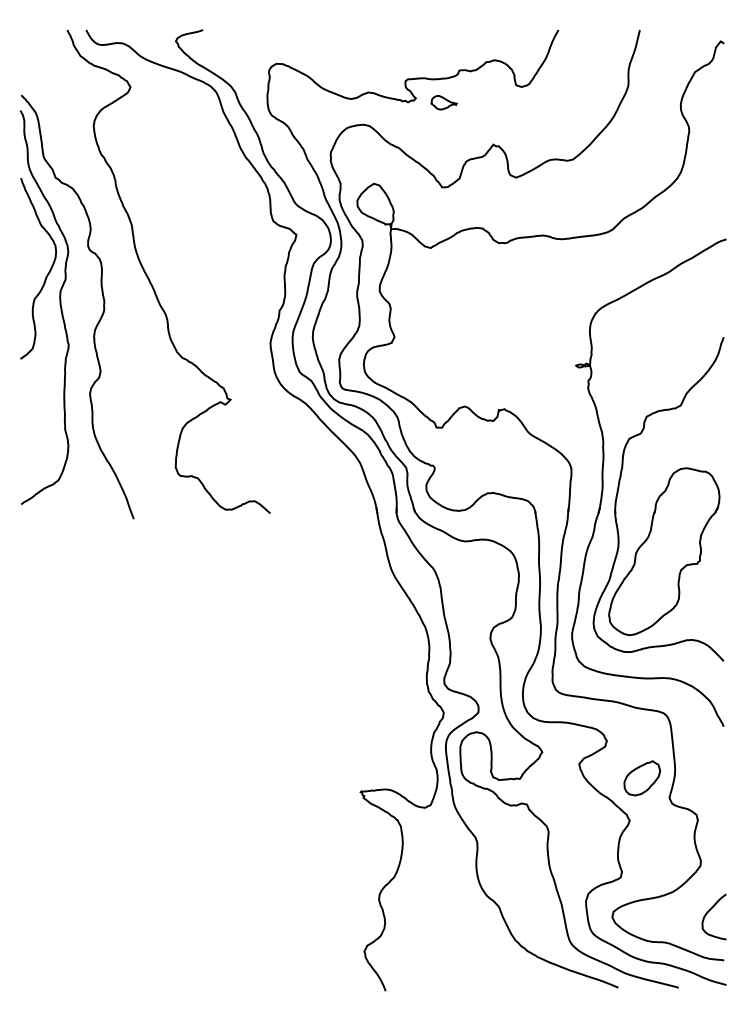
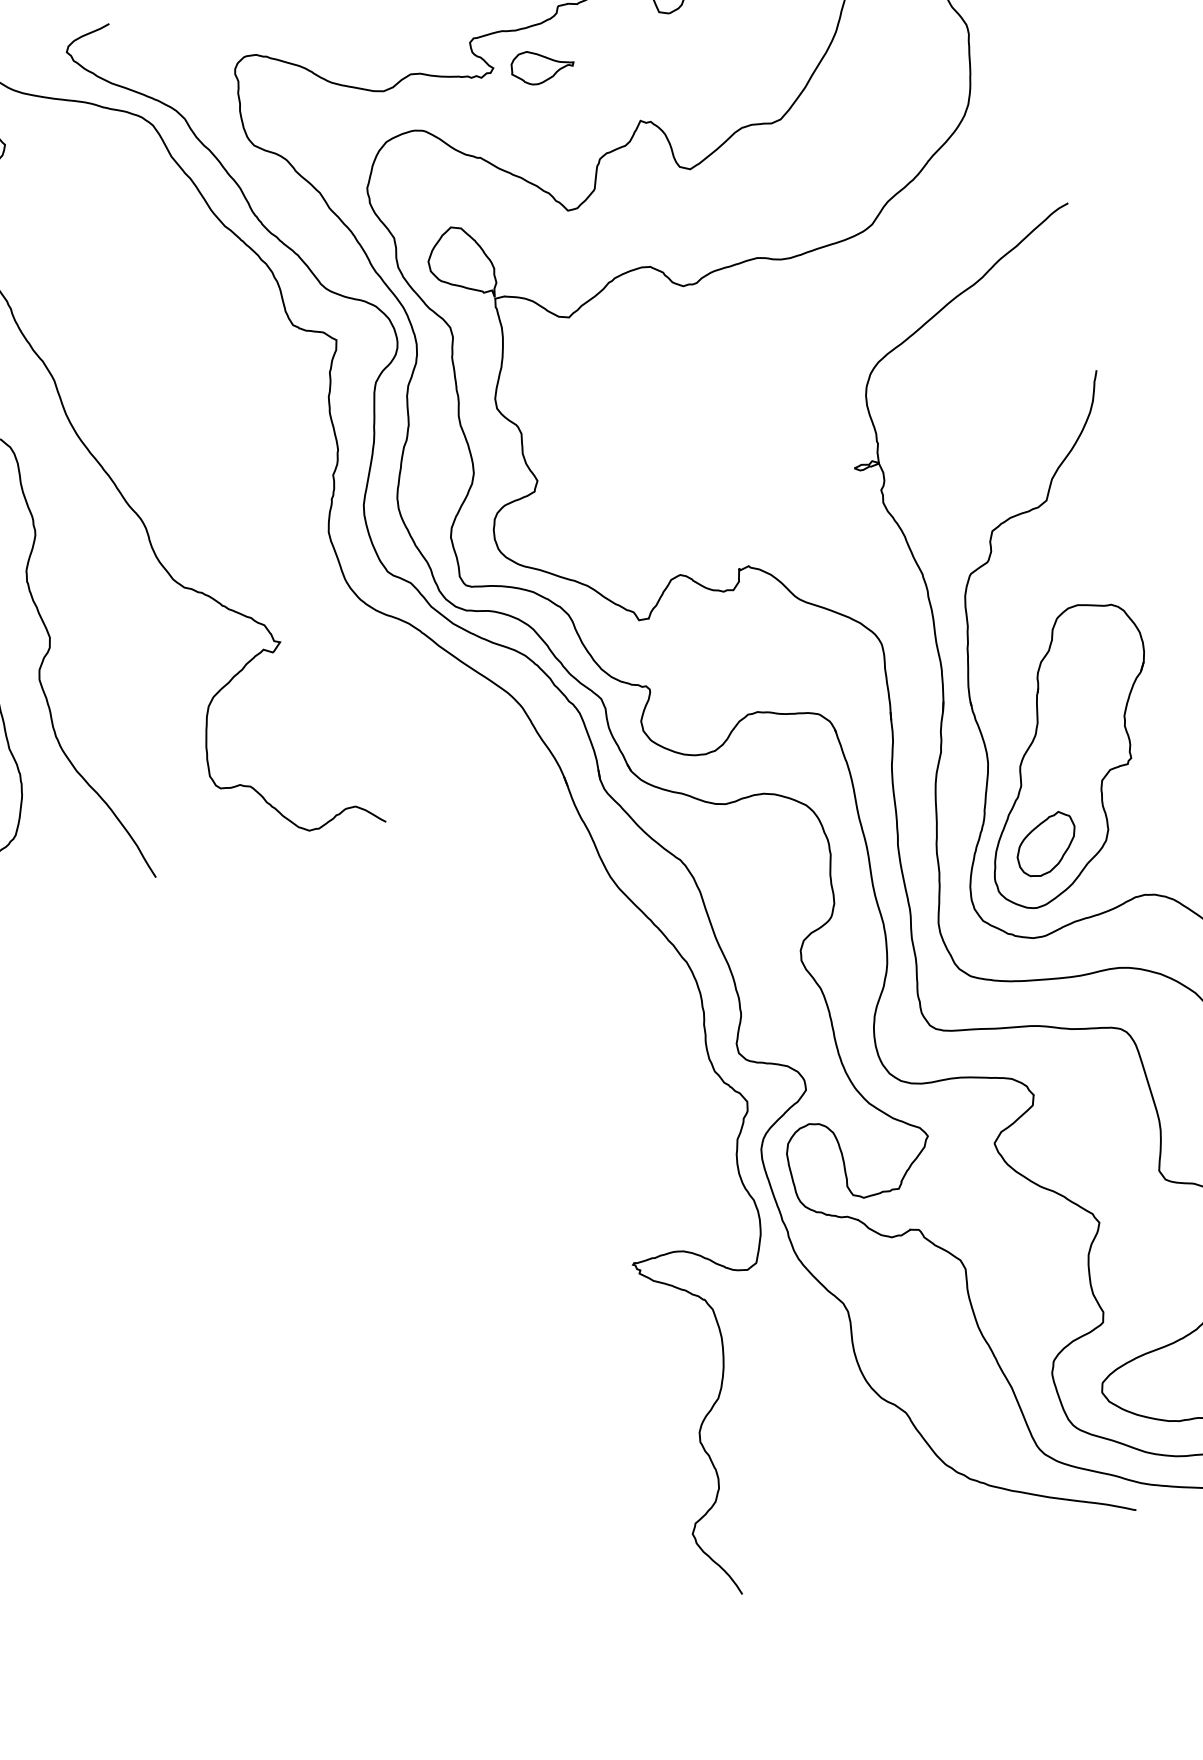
part: (444, 102) -> (543, 65), size x1.43
part: (641, 778) -> (1045, 845), moved

